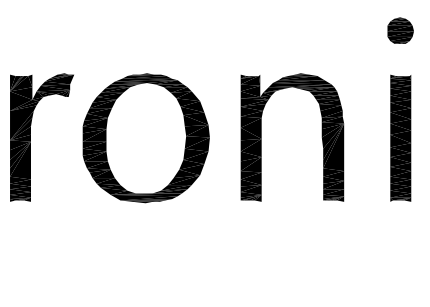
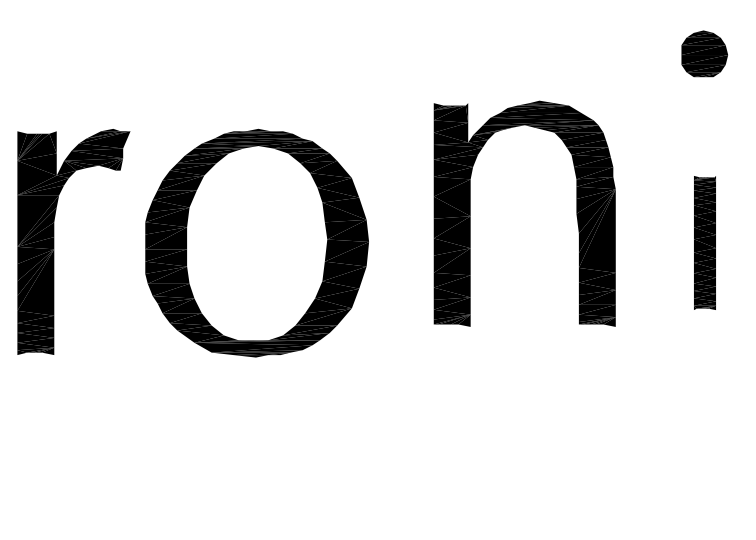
part: (321, 137) -> (575, 213), moved
part: (400, 137) -> (704, 241), size x0.6

